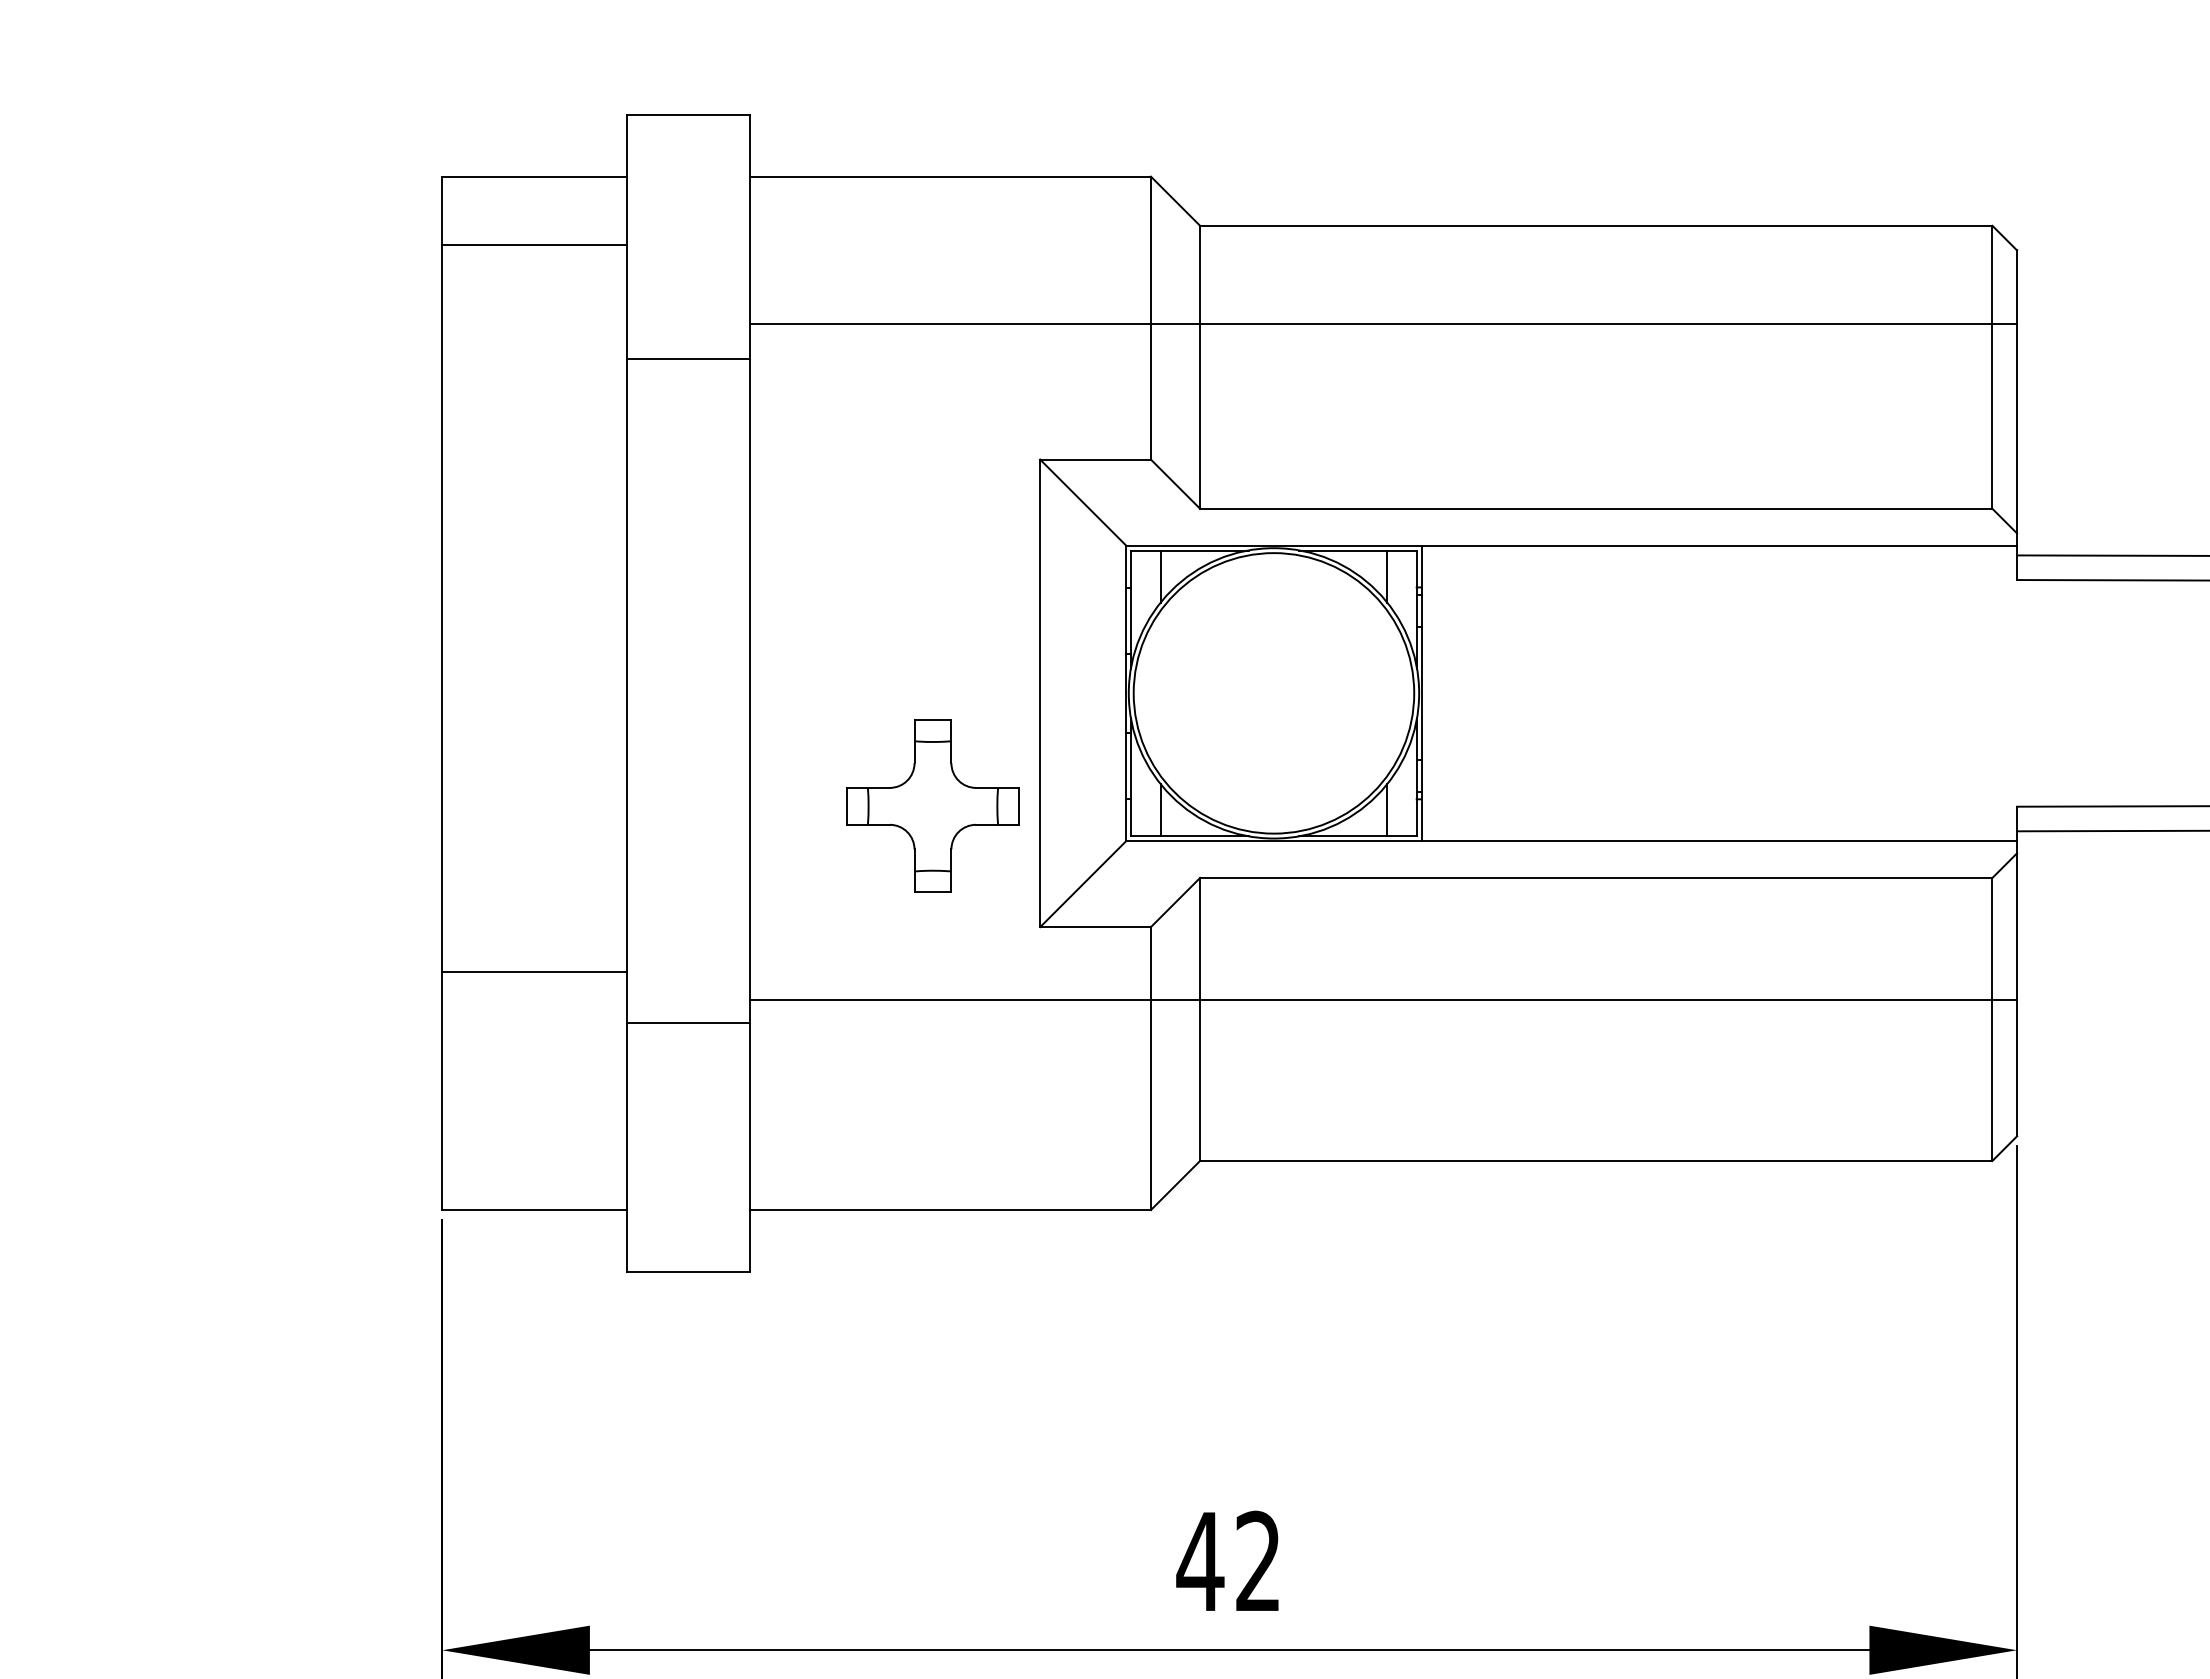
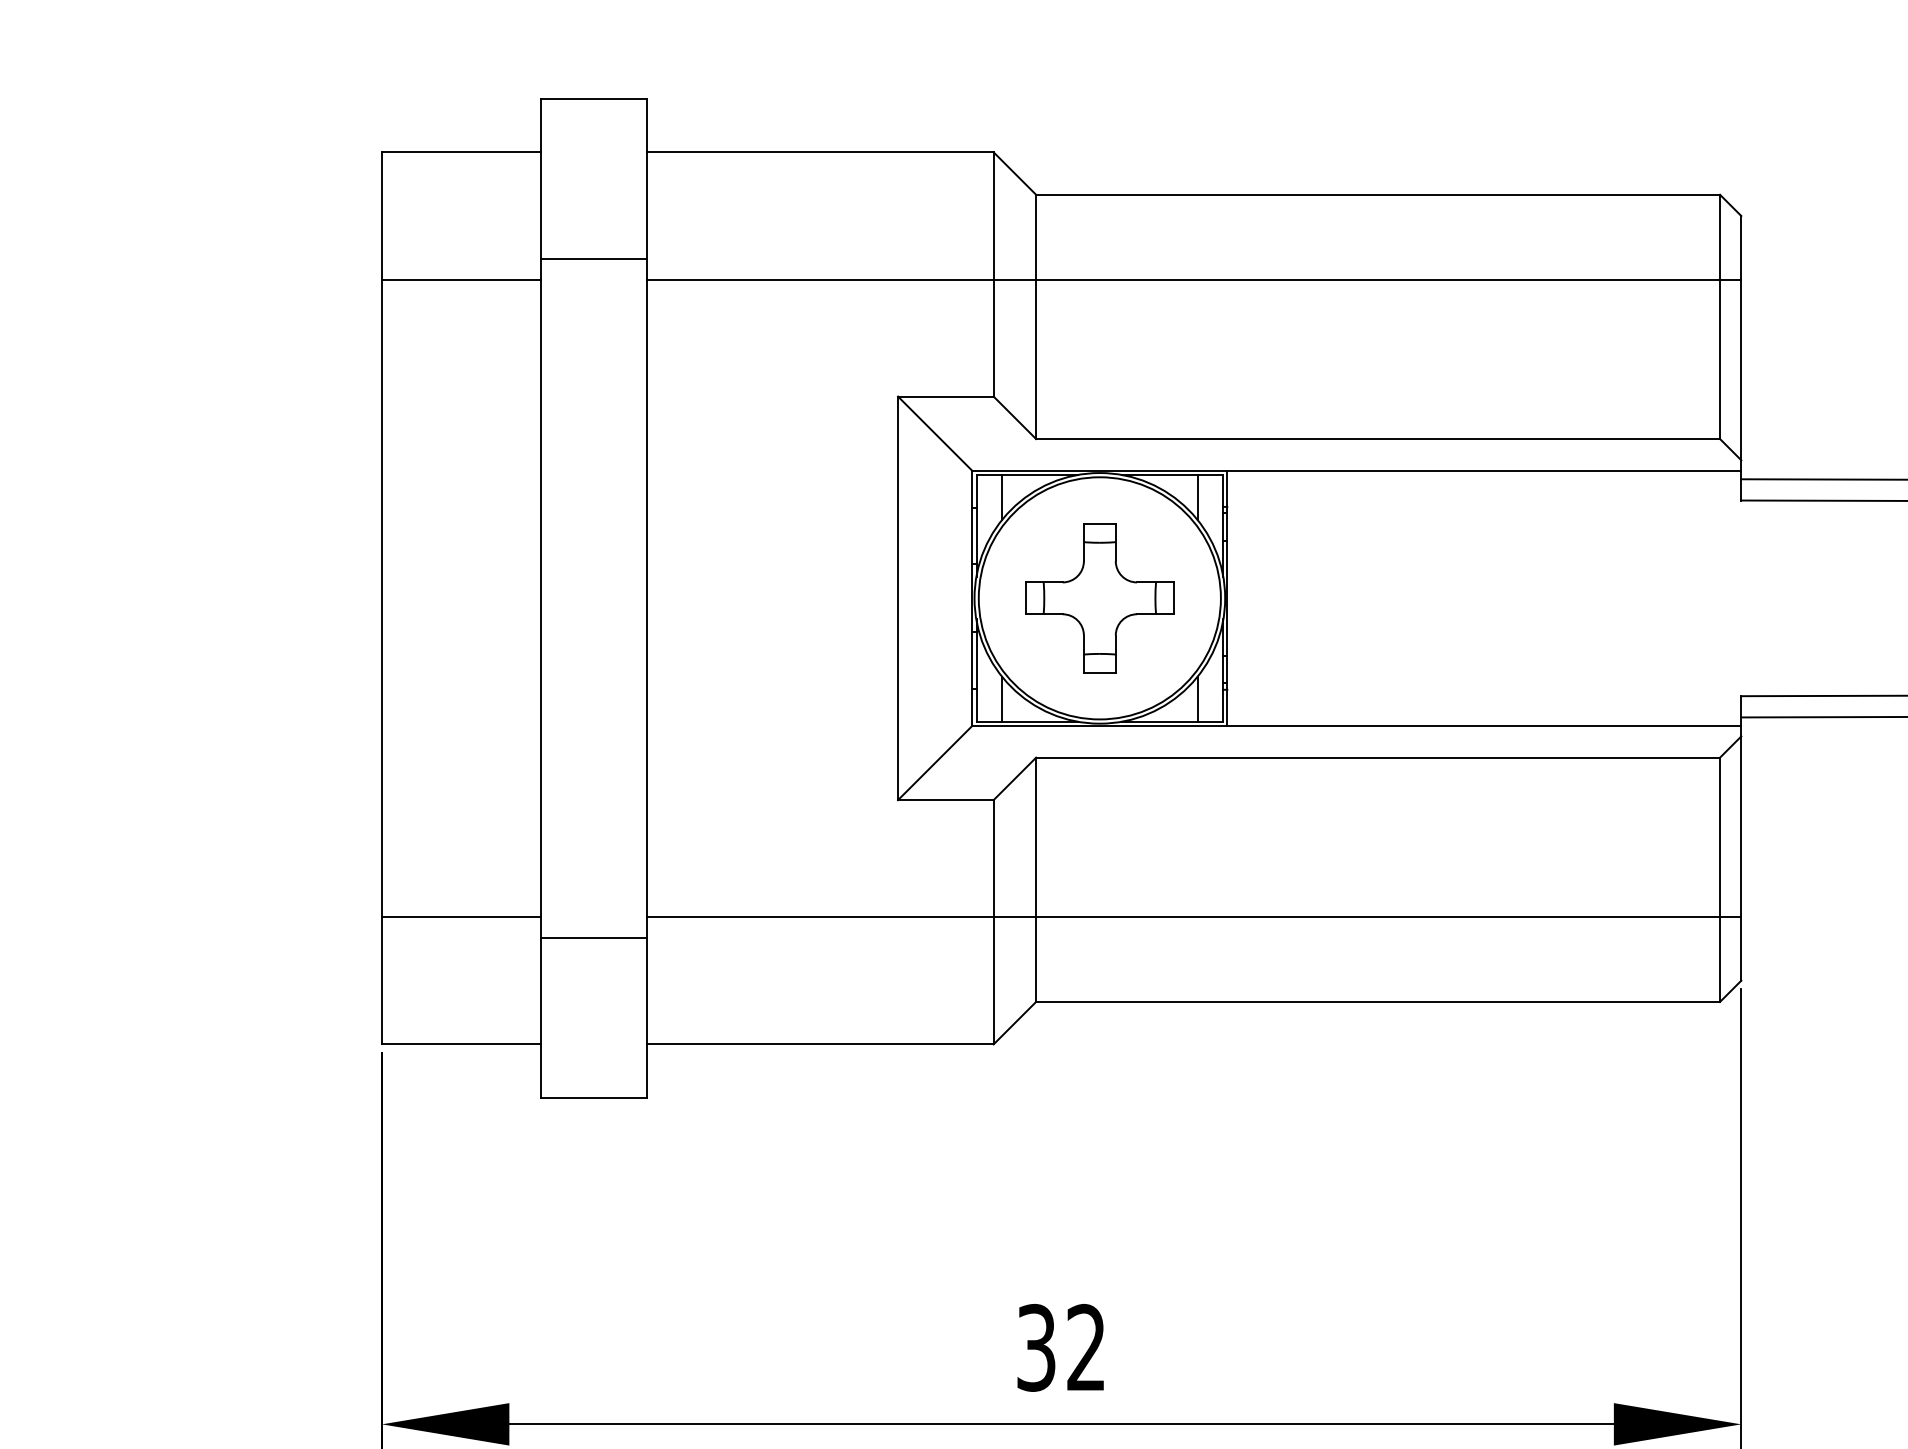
line: (534, 245) -> (461, 279), moved
line: (687, 358) -> (593, 258), moved
part: (932, 805) -> (1099, 597), moved
line: (534, 972) -> (461, 916), moved
line: (1383, 1000) -> (1194, 916), moved
line: (687, 1023) -> (593, 938), moved
text: (1200, 1561) -> (1036, 1347), 42 -> 32

